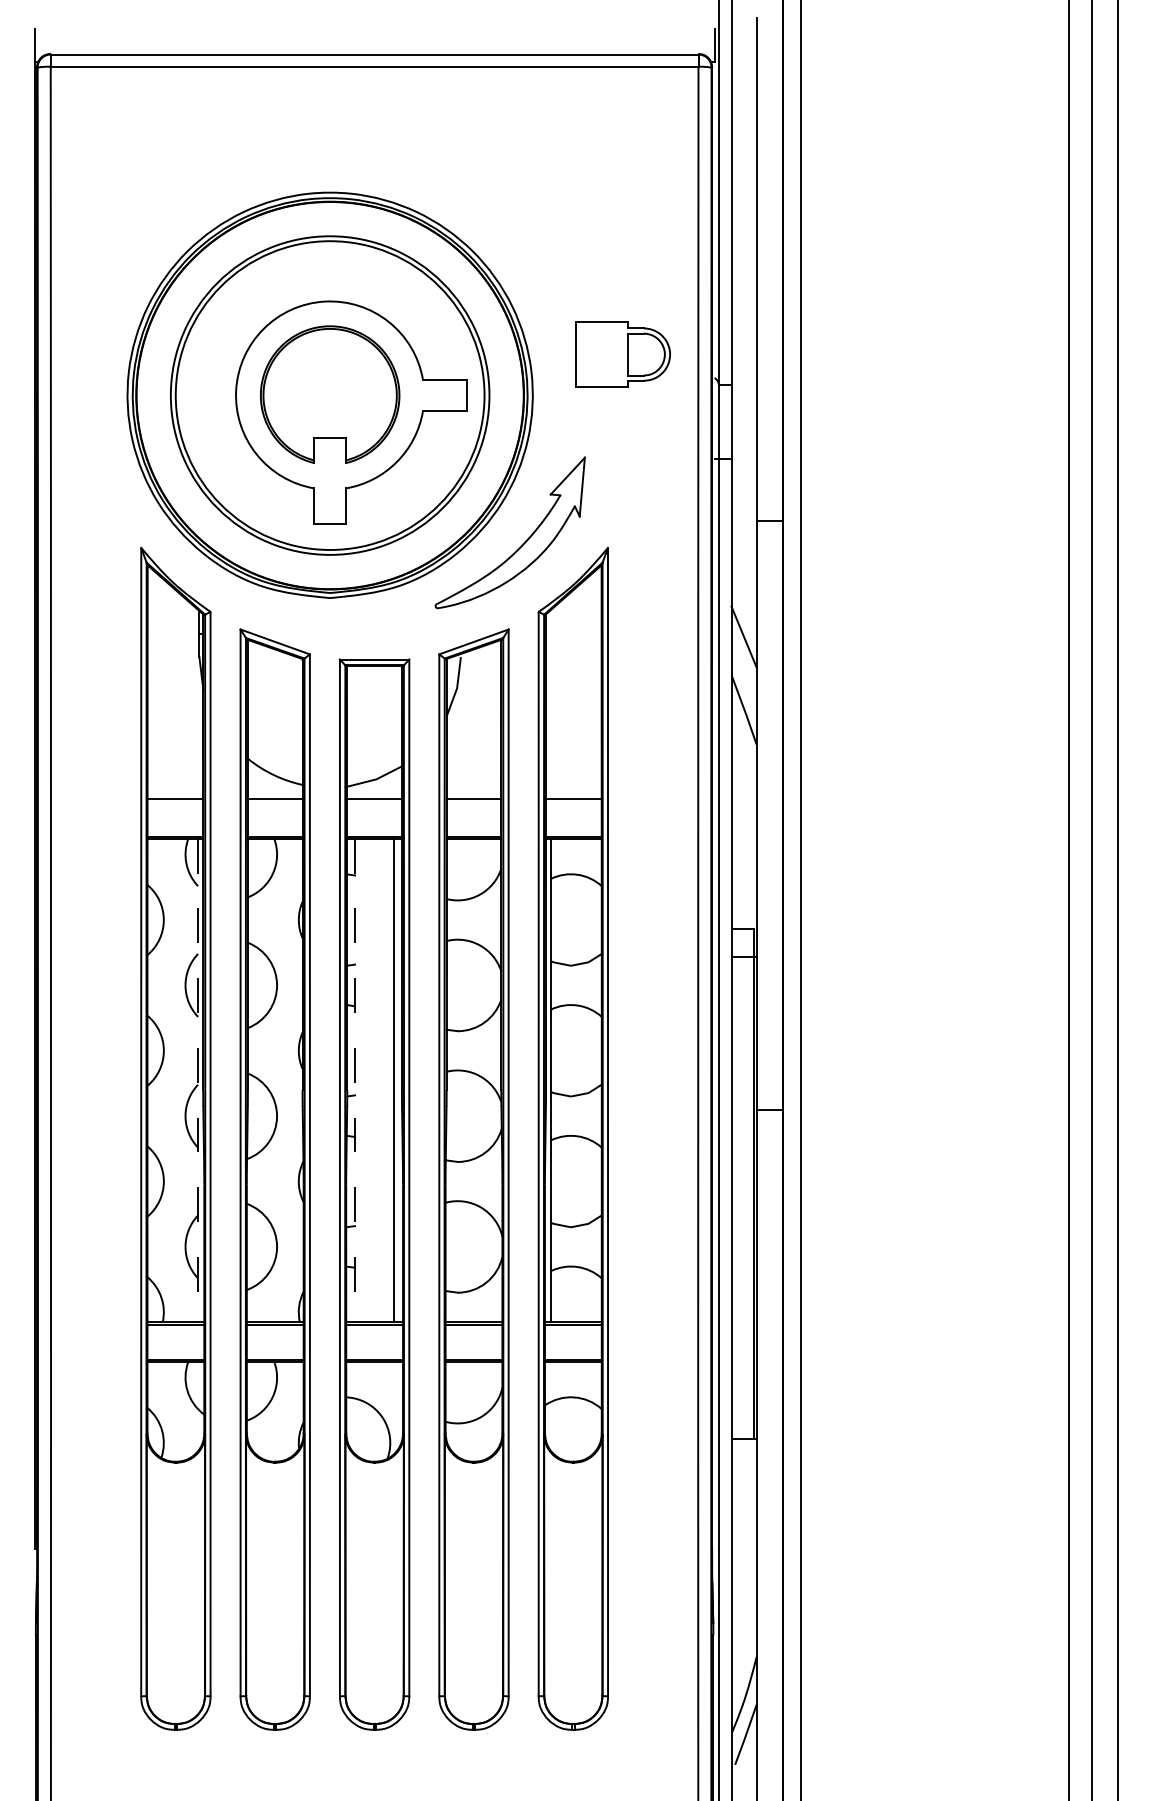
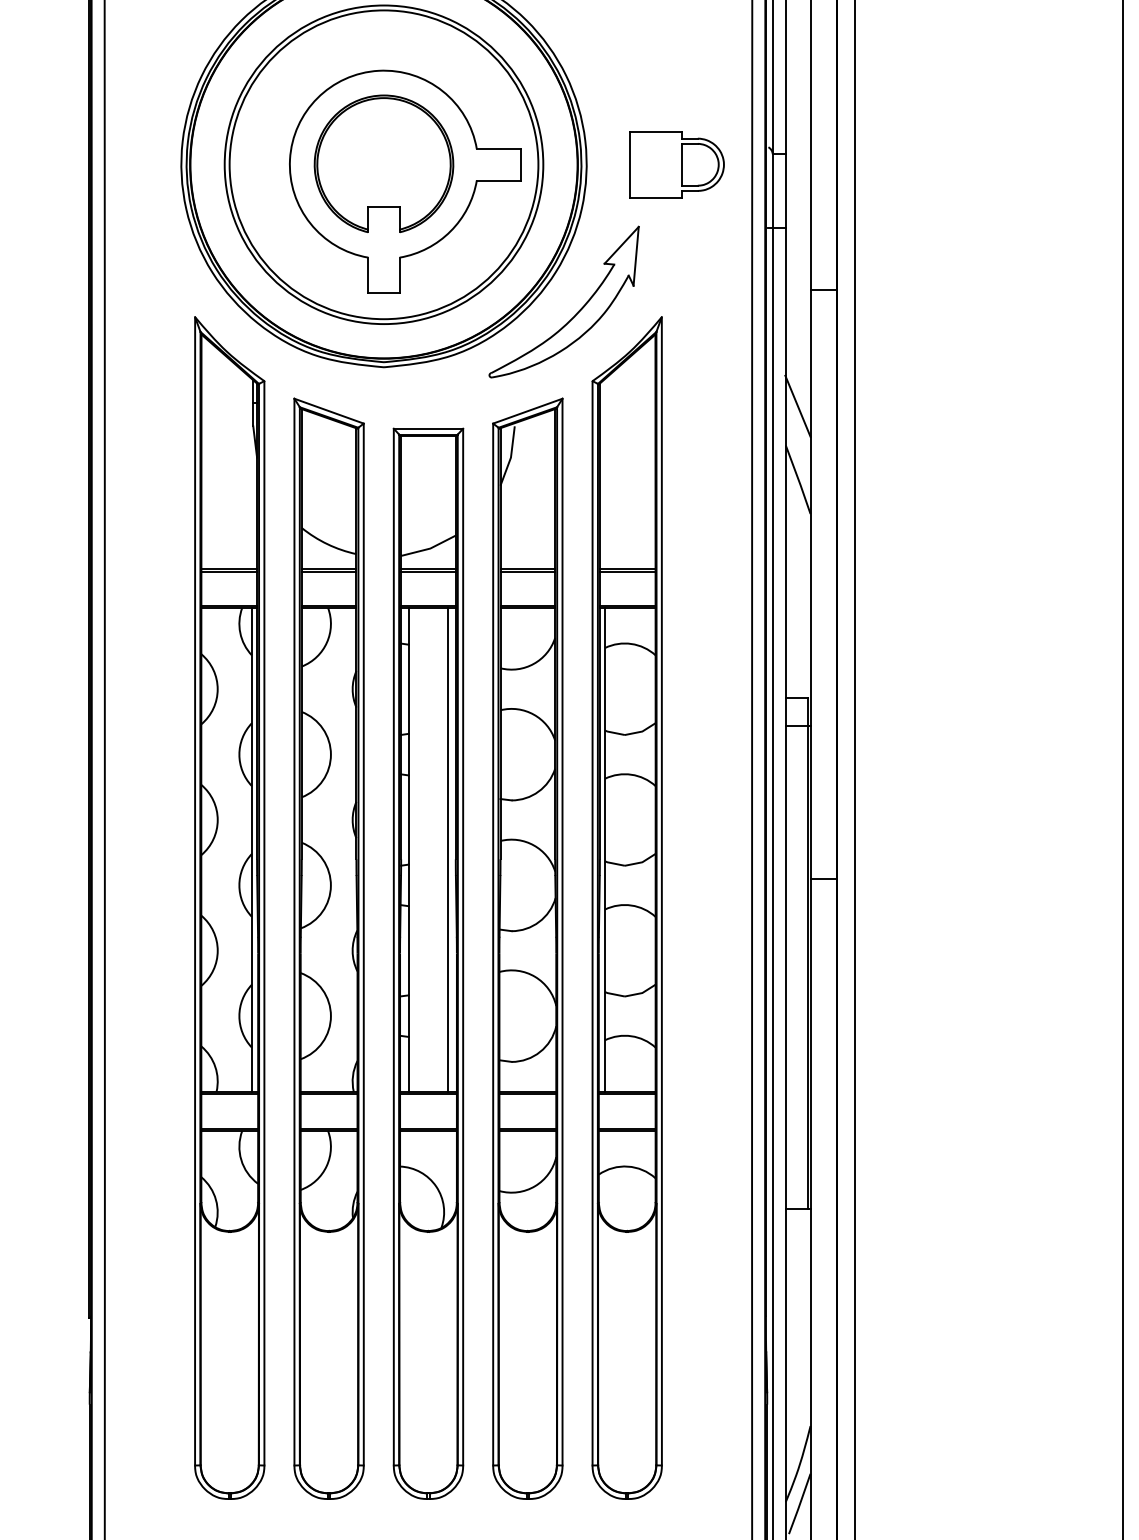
part: (622, 354) -> (676, 164), moved
line: (175, 803) -> (229, 572), added
line: (274, 803) -> (328, 572), added
line: (374, 803) -> (428, 572), added
line: (473, 803) -> (527, 572), added
line: (573, 803) -> (627, 572), added
line: (198, 1080) -> (252, 849), dashed -> solid
line: (355, 1080) -> (409, 849), dashed -> solid

